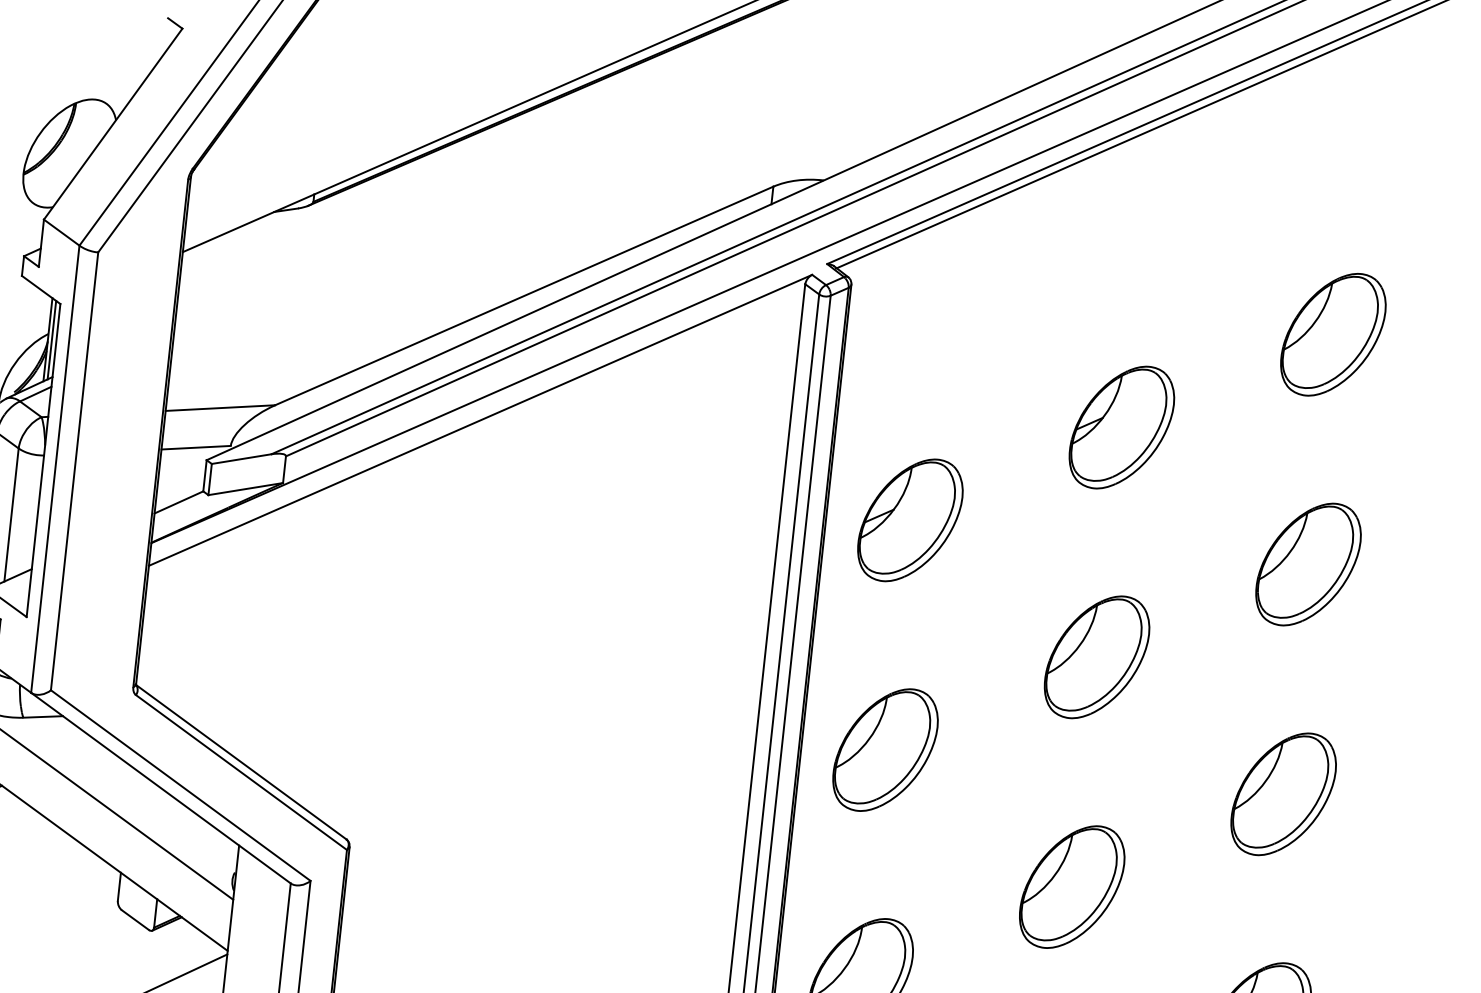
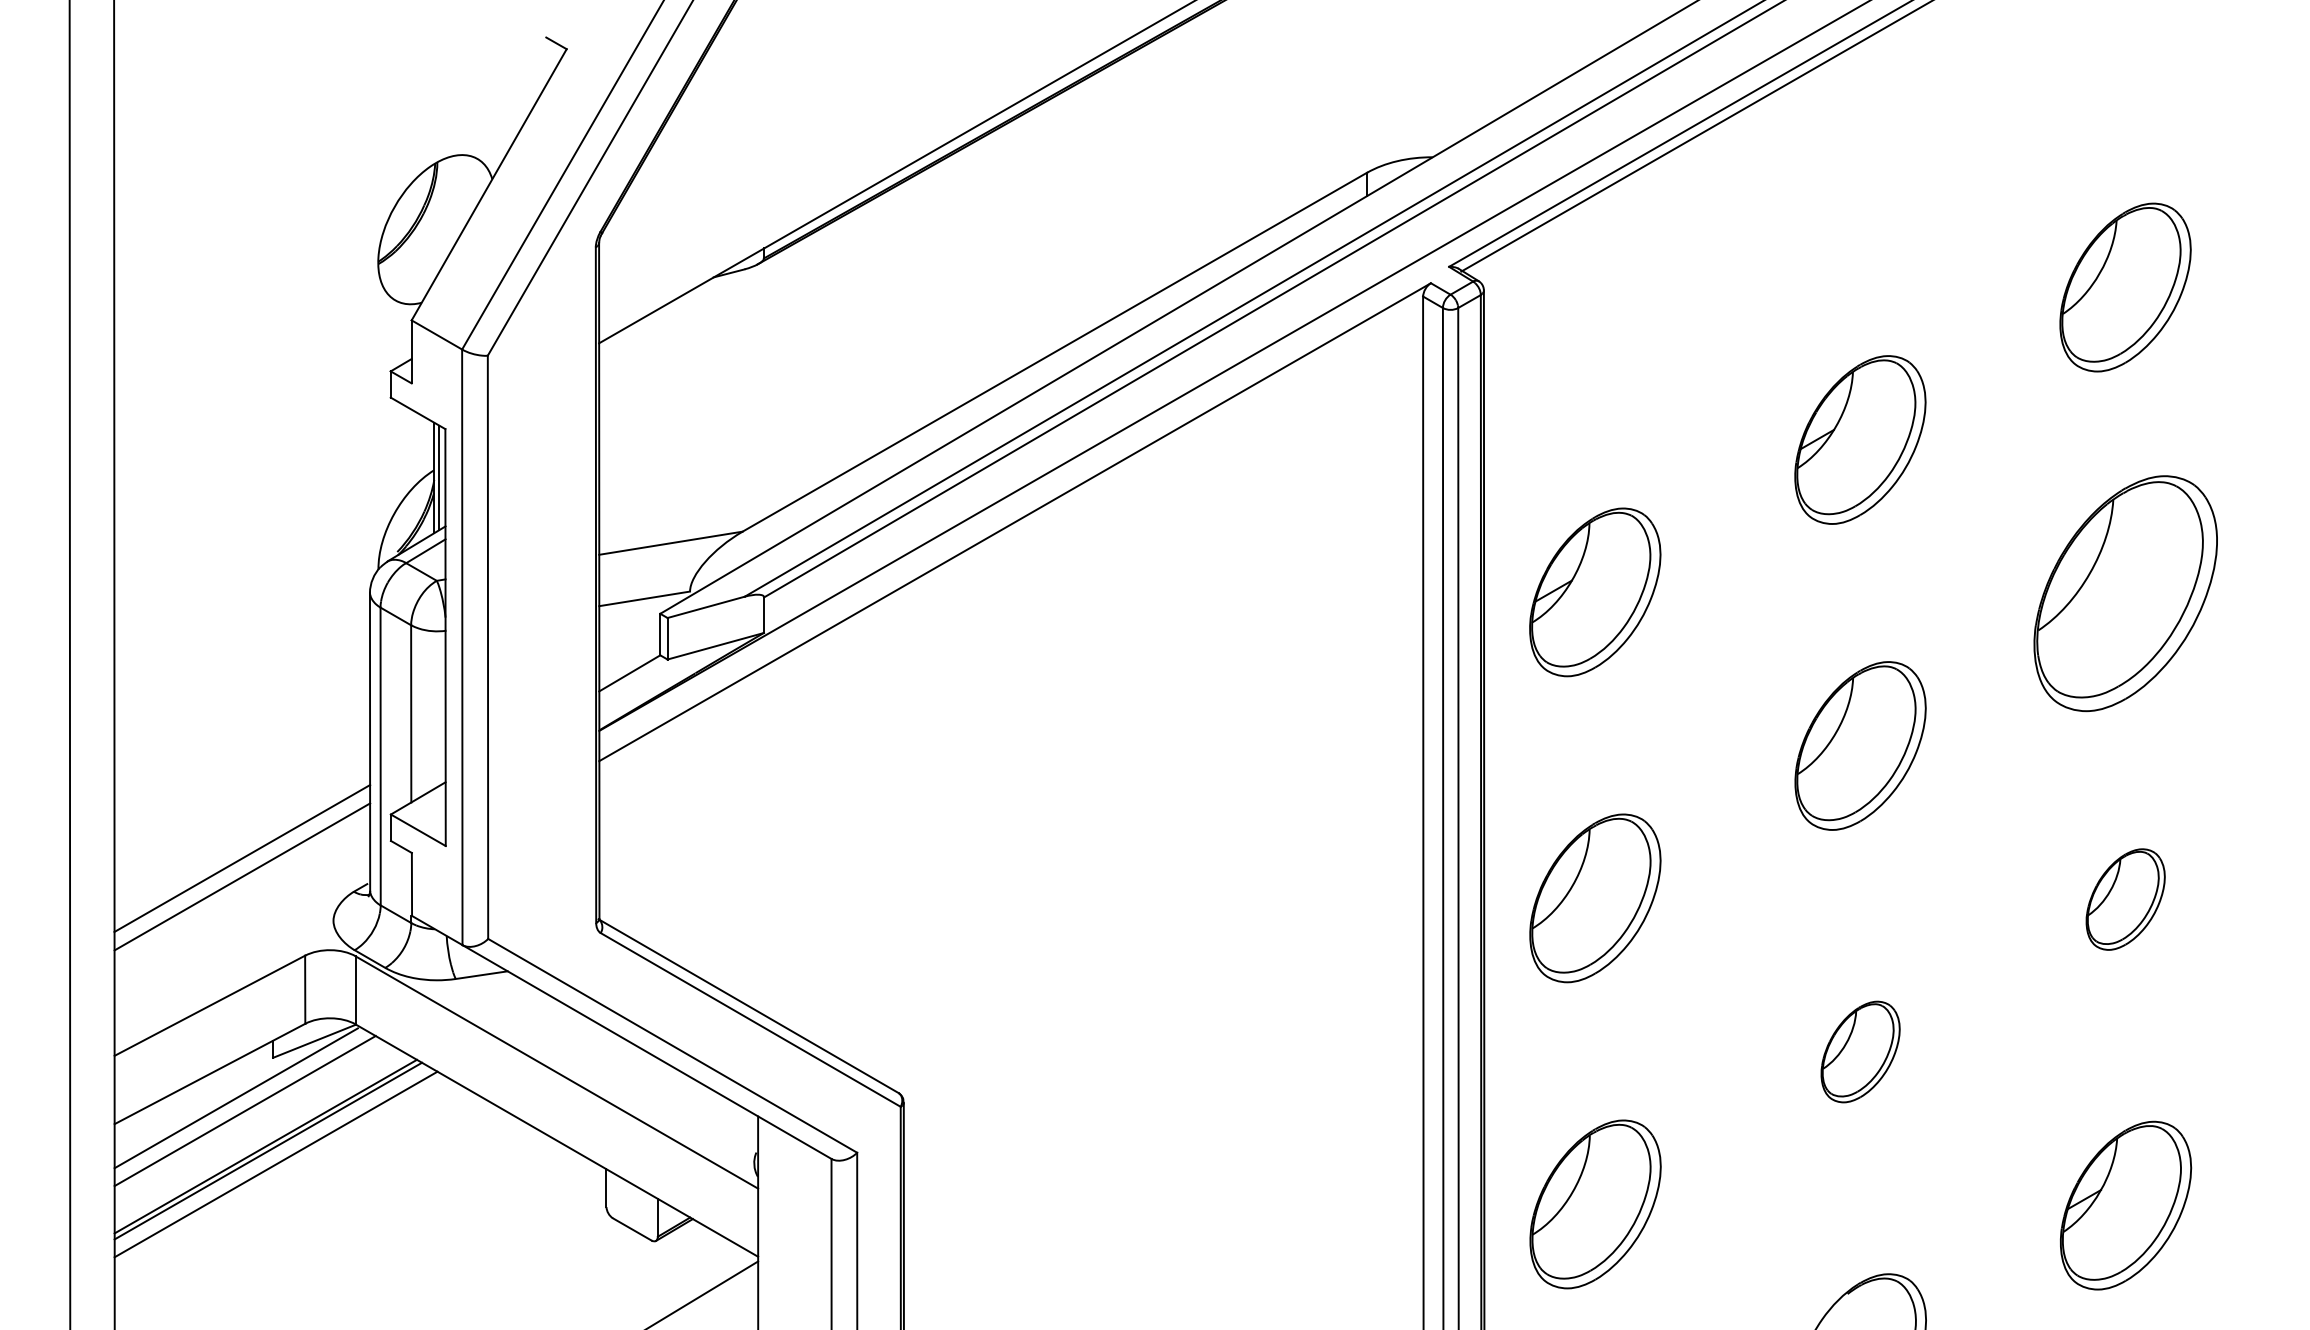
part: (1308, 564) -> (2125, 593), size x1.4
part: (1283, 794) -> (2125, 899), size x0.6
part: (1072, 886) -> (1860, 1051), size x0.6

